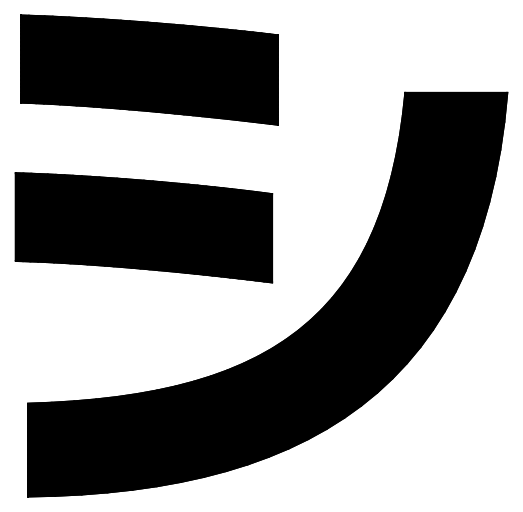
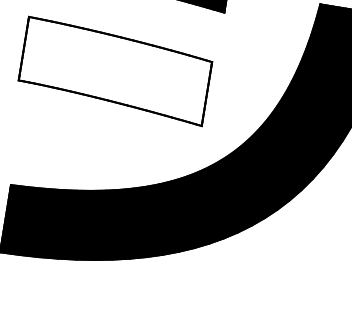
fill: (143, 227) -> (115, 71), removed

